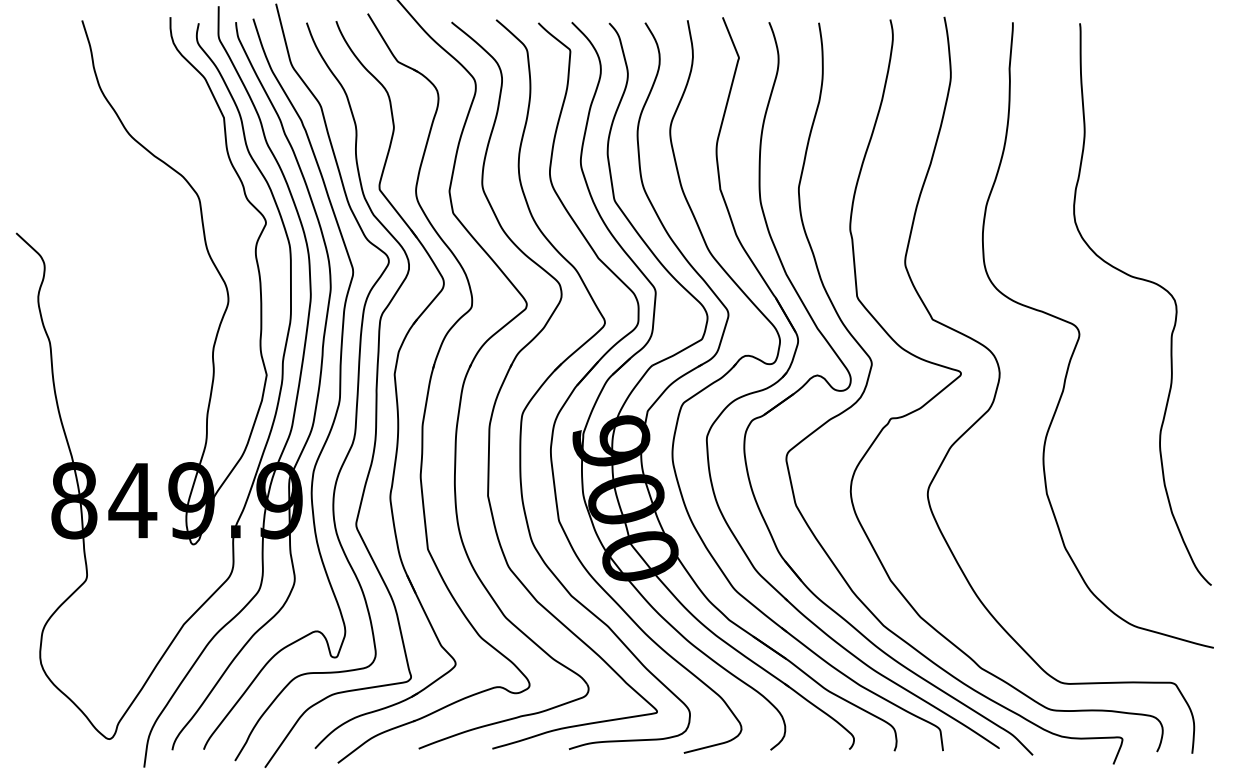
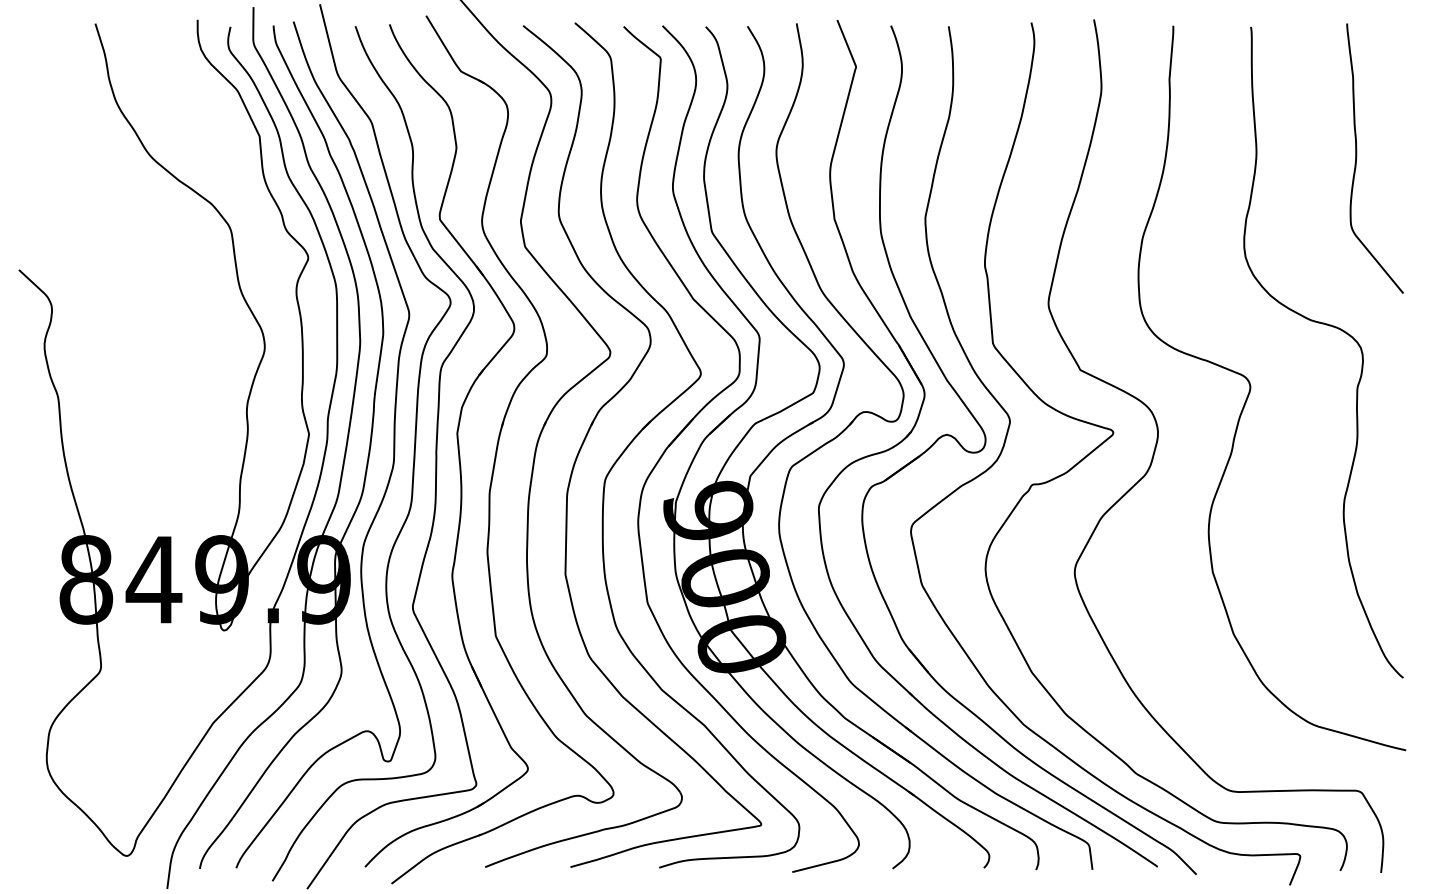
curve: (1171, 136) -> (1357, 158), added

